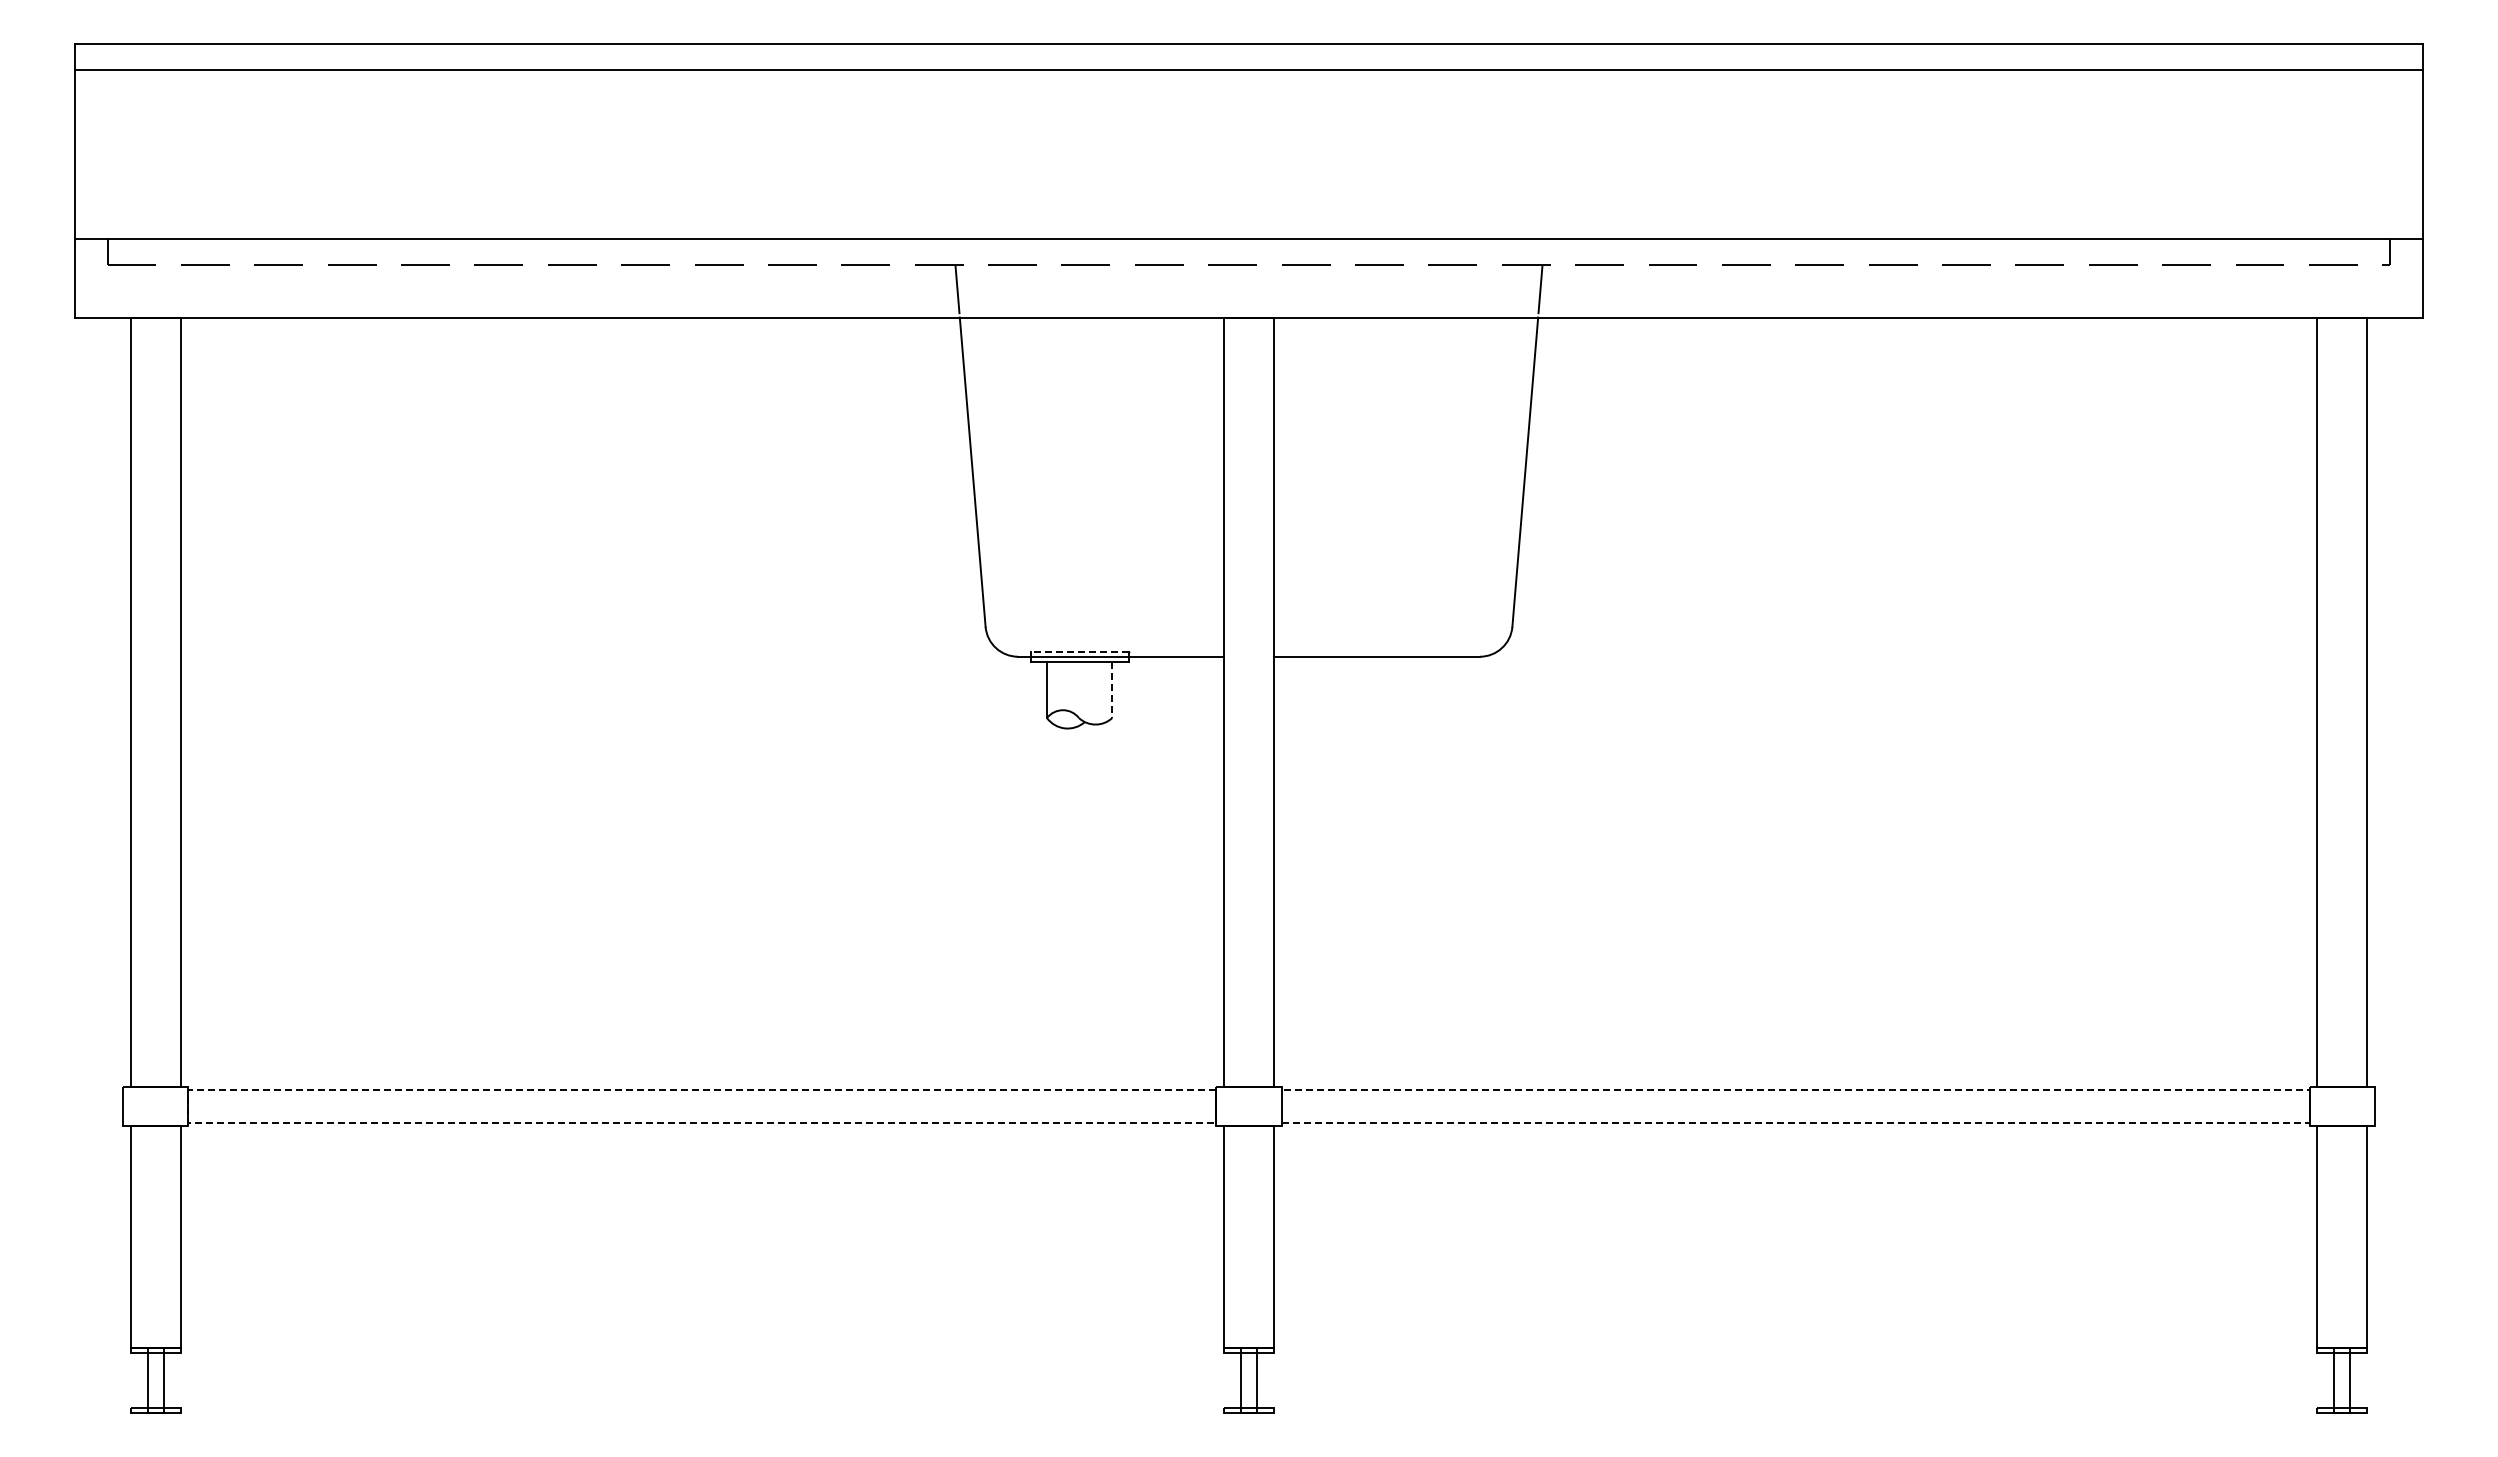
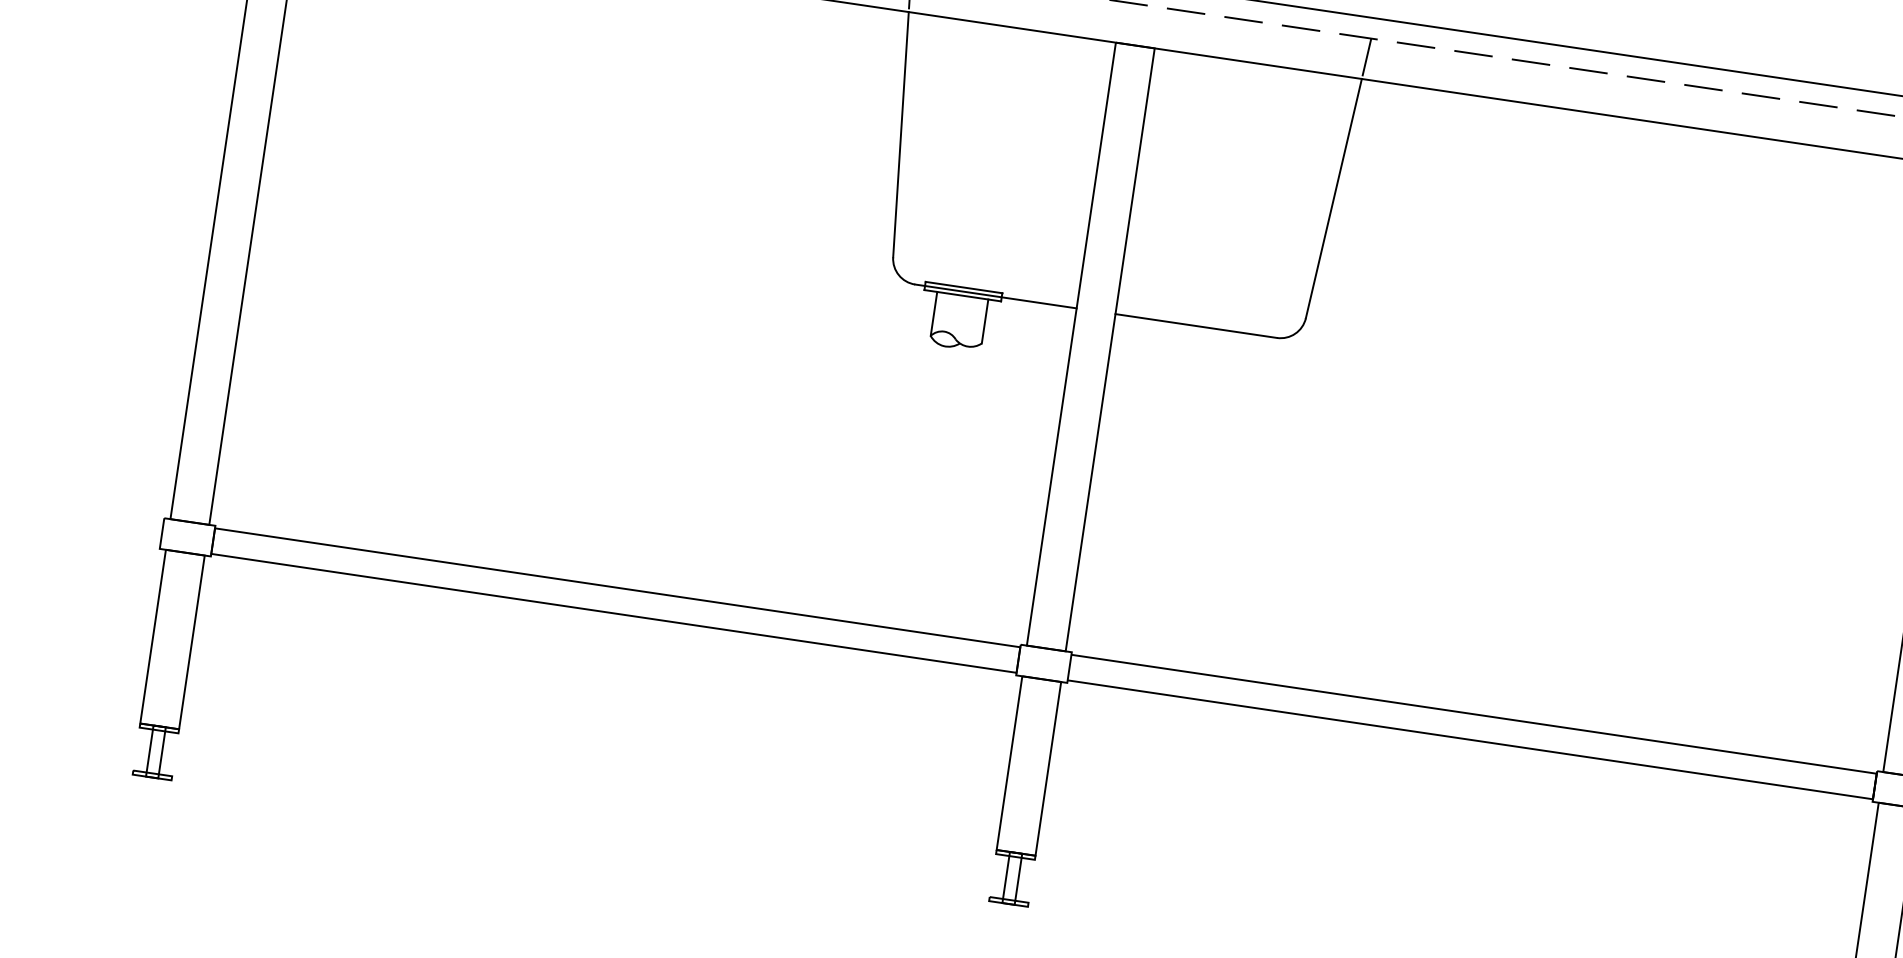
line: (1079, 651) -> (963, 287), dashed -> solid
line: (1112, 690) -> (985, 321), dashed -> solid
line: (2309, 1106) -> (1874, 786), dashed -> solid
line: (188, 1107) -> (213, 541), dashed -> solid

